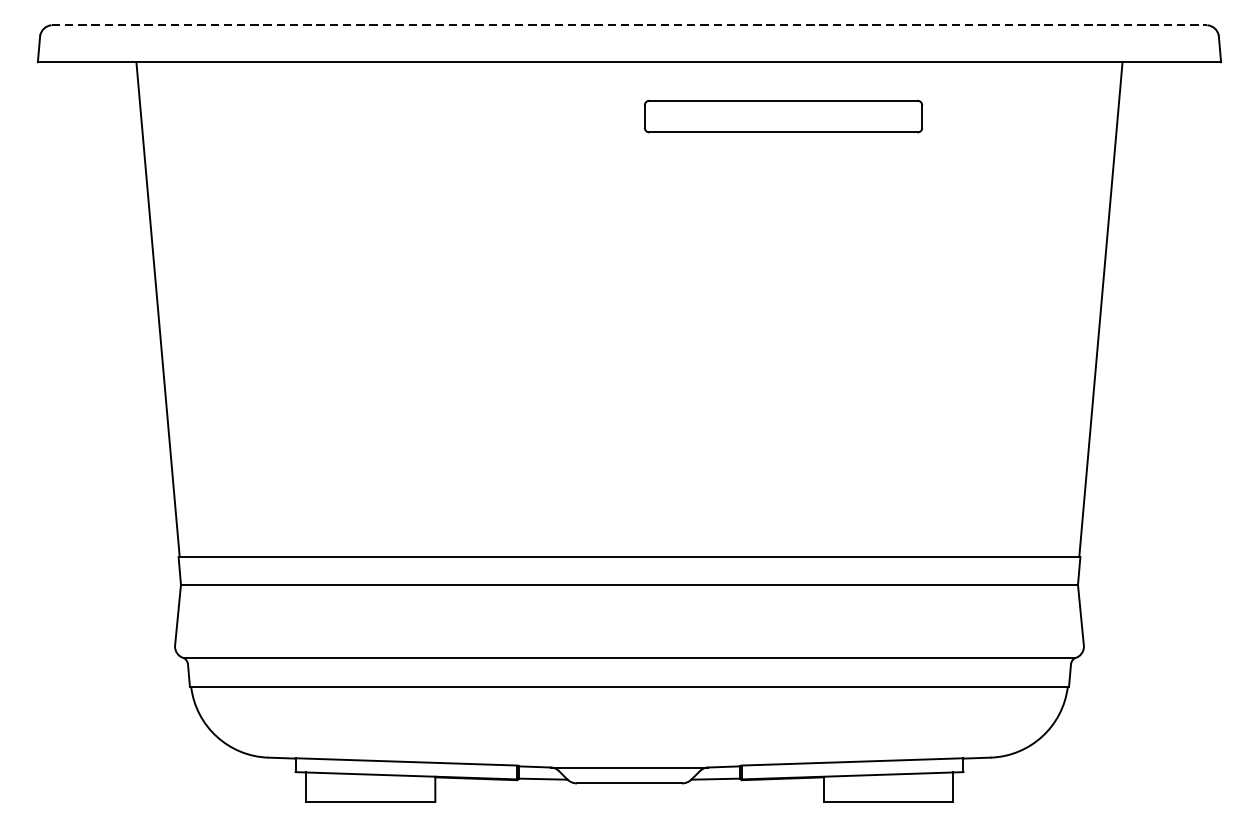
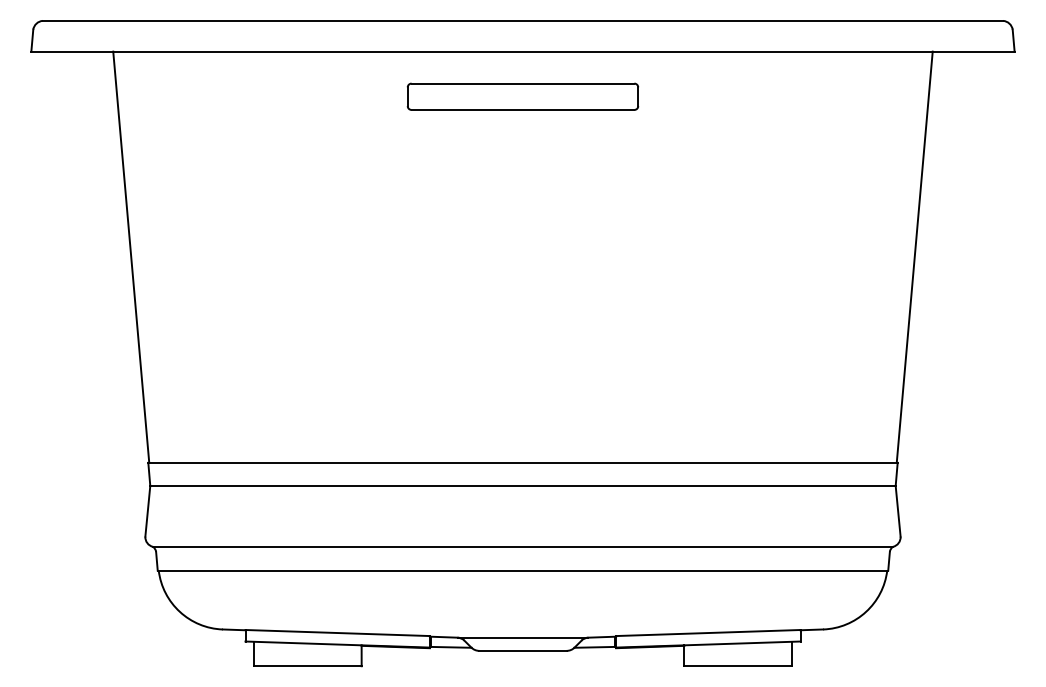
line: (630, 24) -> (523, 20), dashed -> solid
part: (782, 116) -> (522, 96), moved

